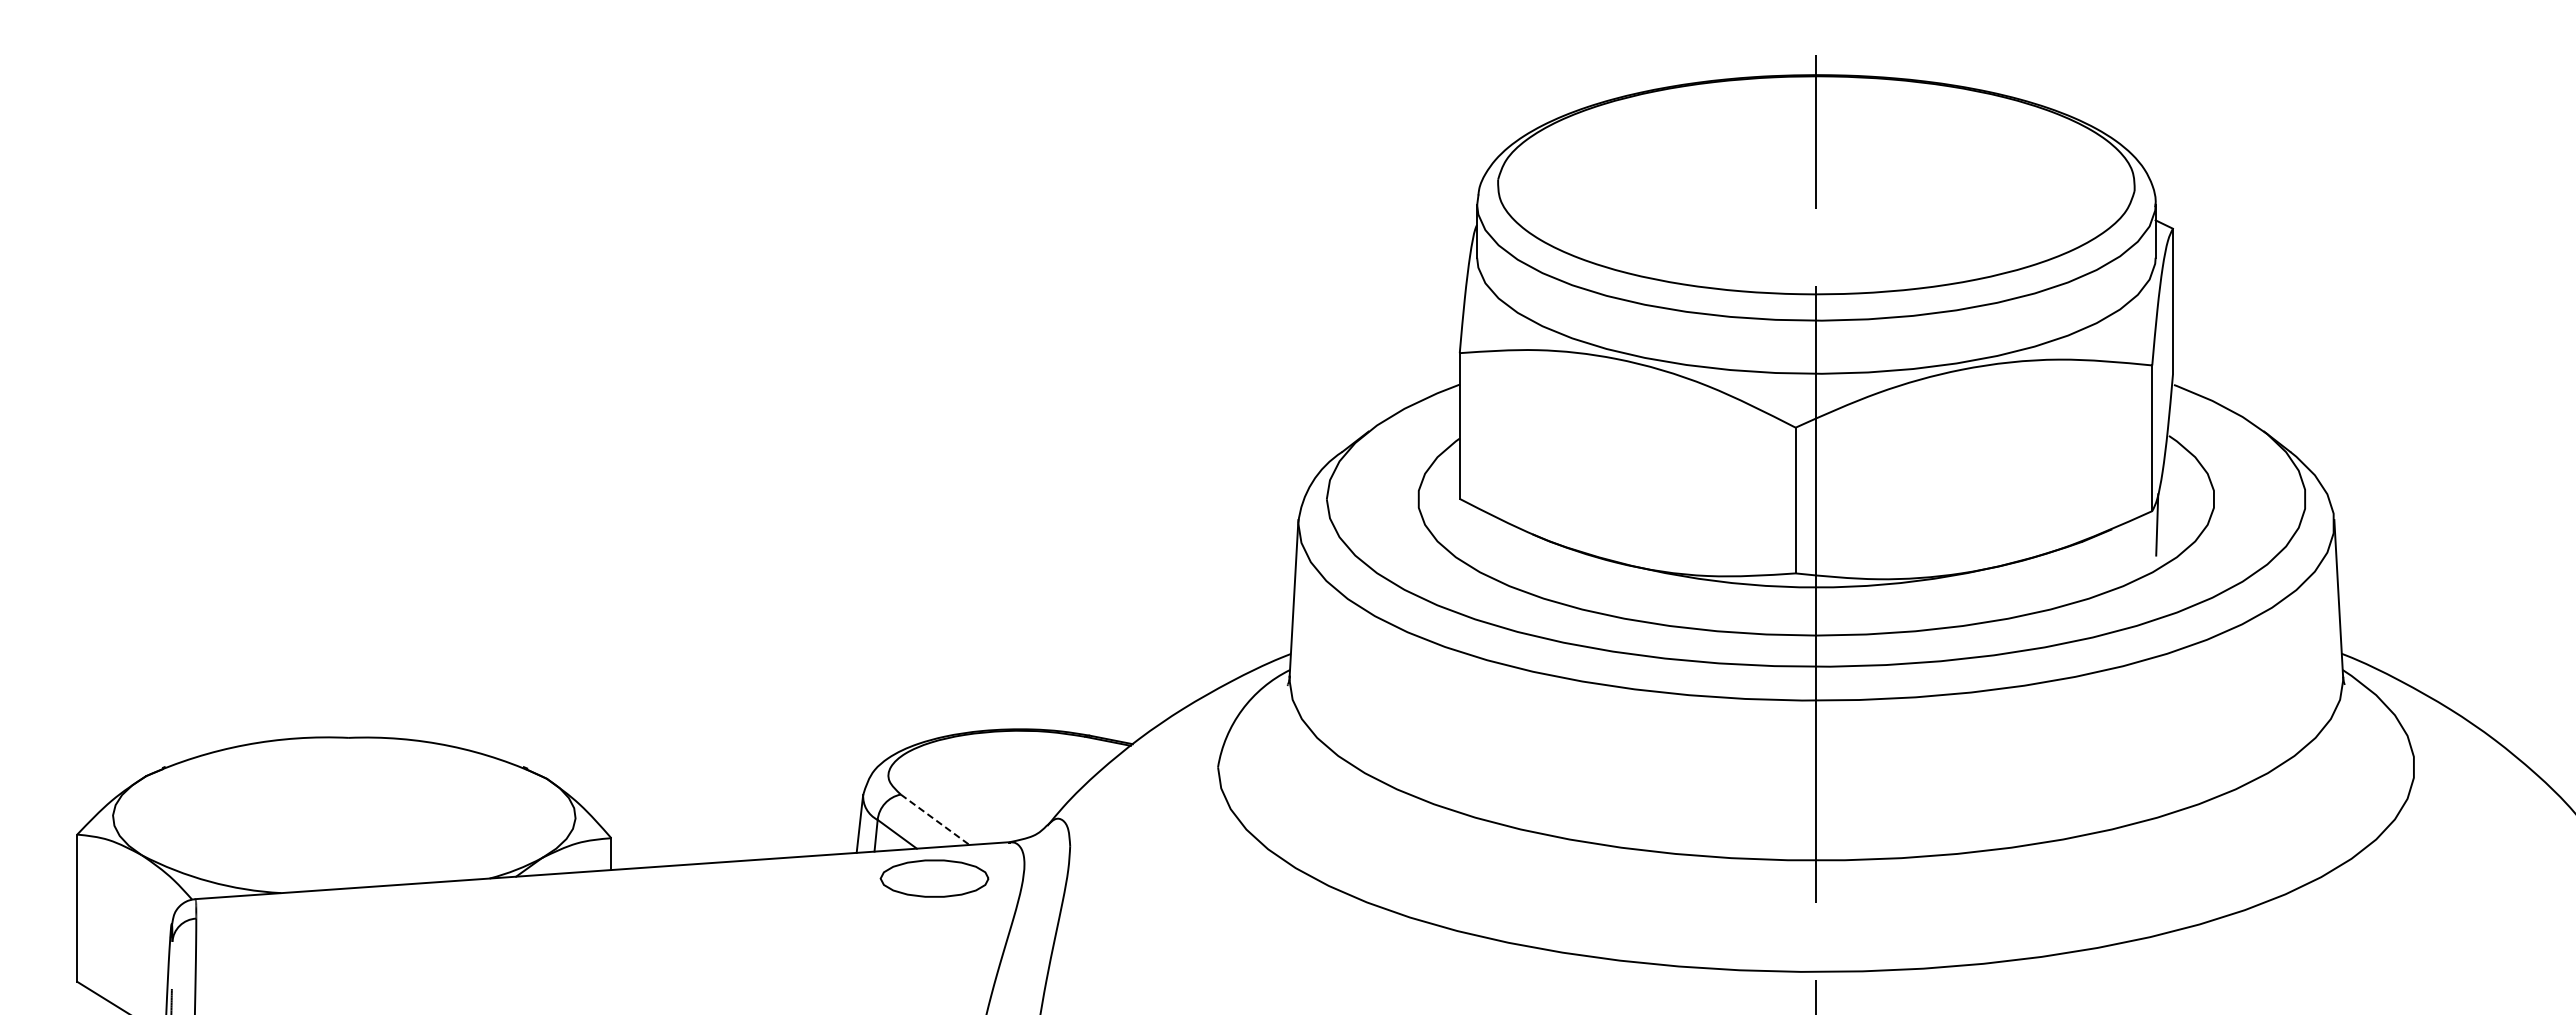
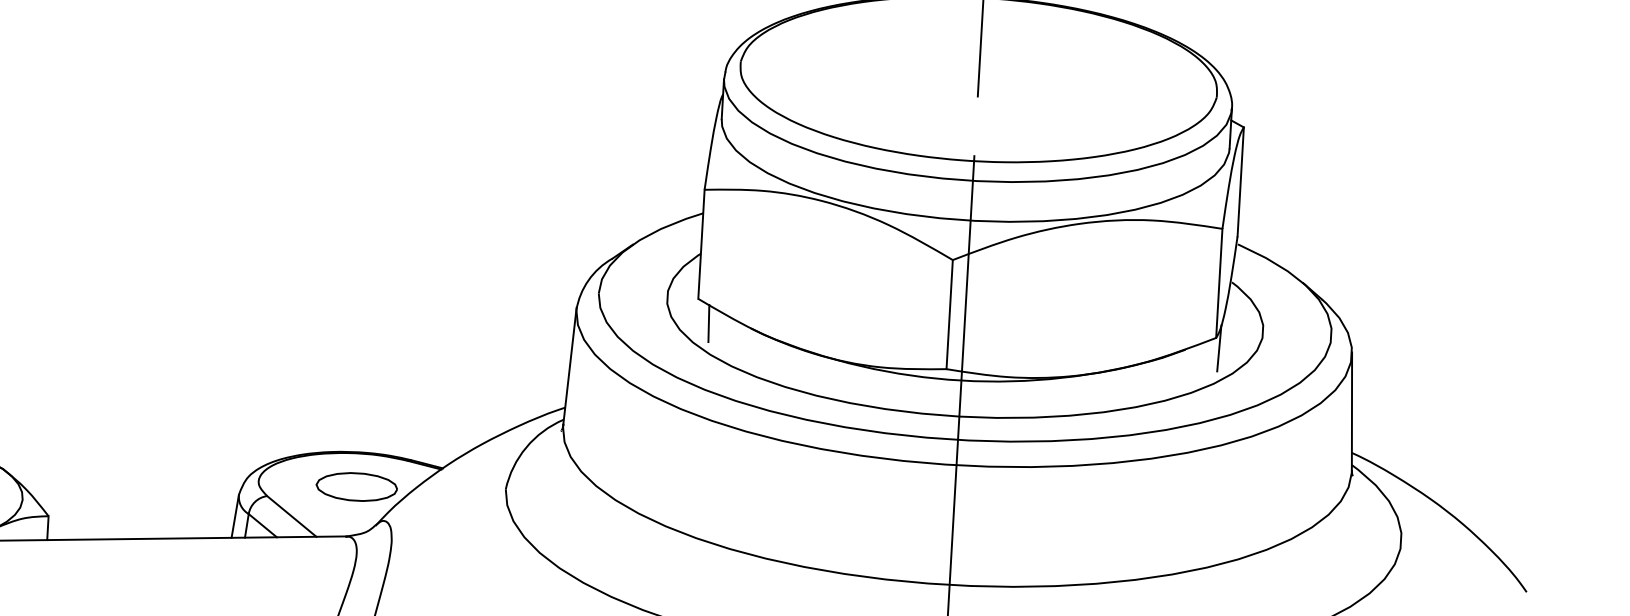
line: (1475, 530) -> (708, 323), added
line: (935, 819) -> (292, 516), dashed -> solid
part: (934, 878) -> (356, 486), moved

